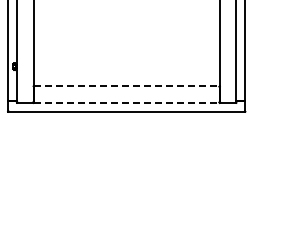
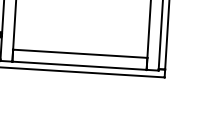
line: (127, 86) -> (80, 54), dashed -> solid
line: (127, 102) -> (80, 65), dashed -> solid

